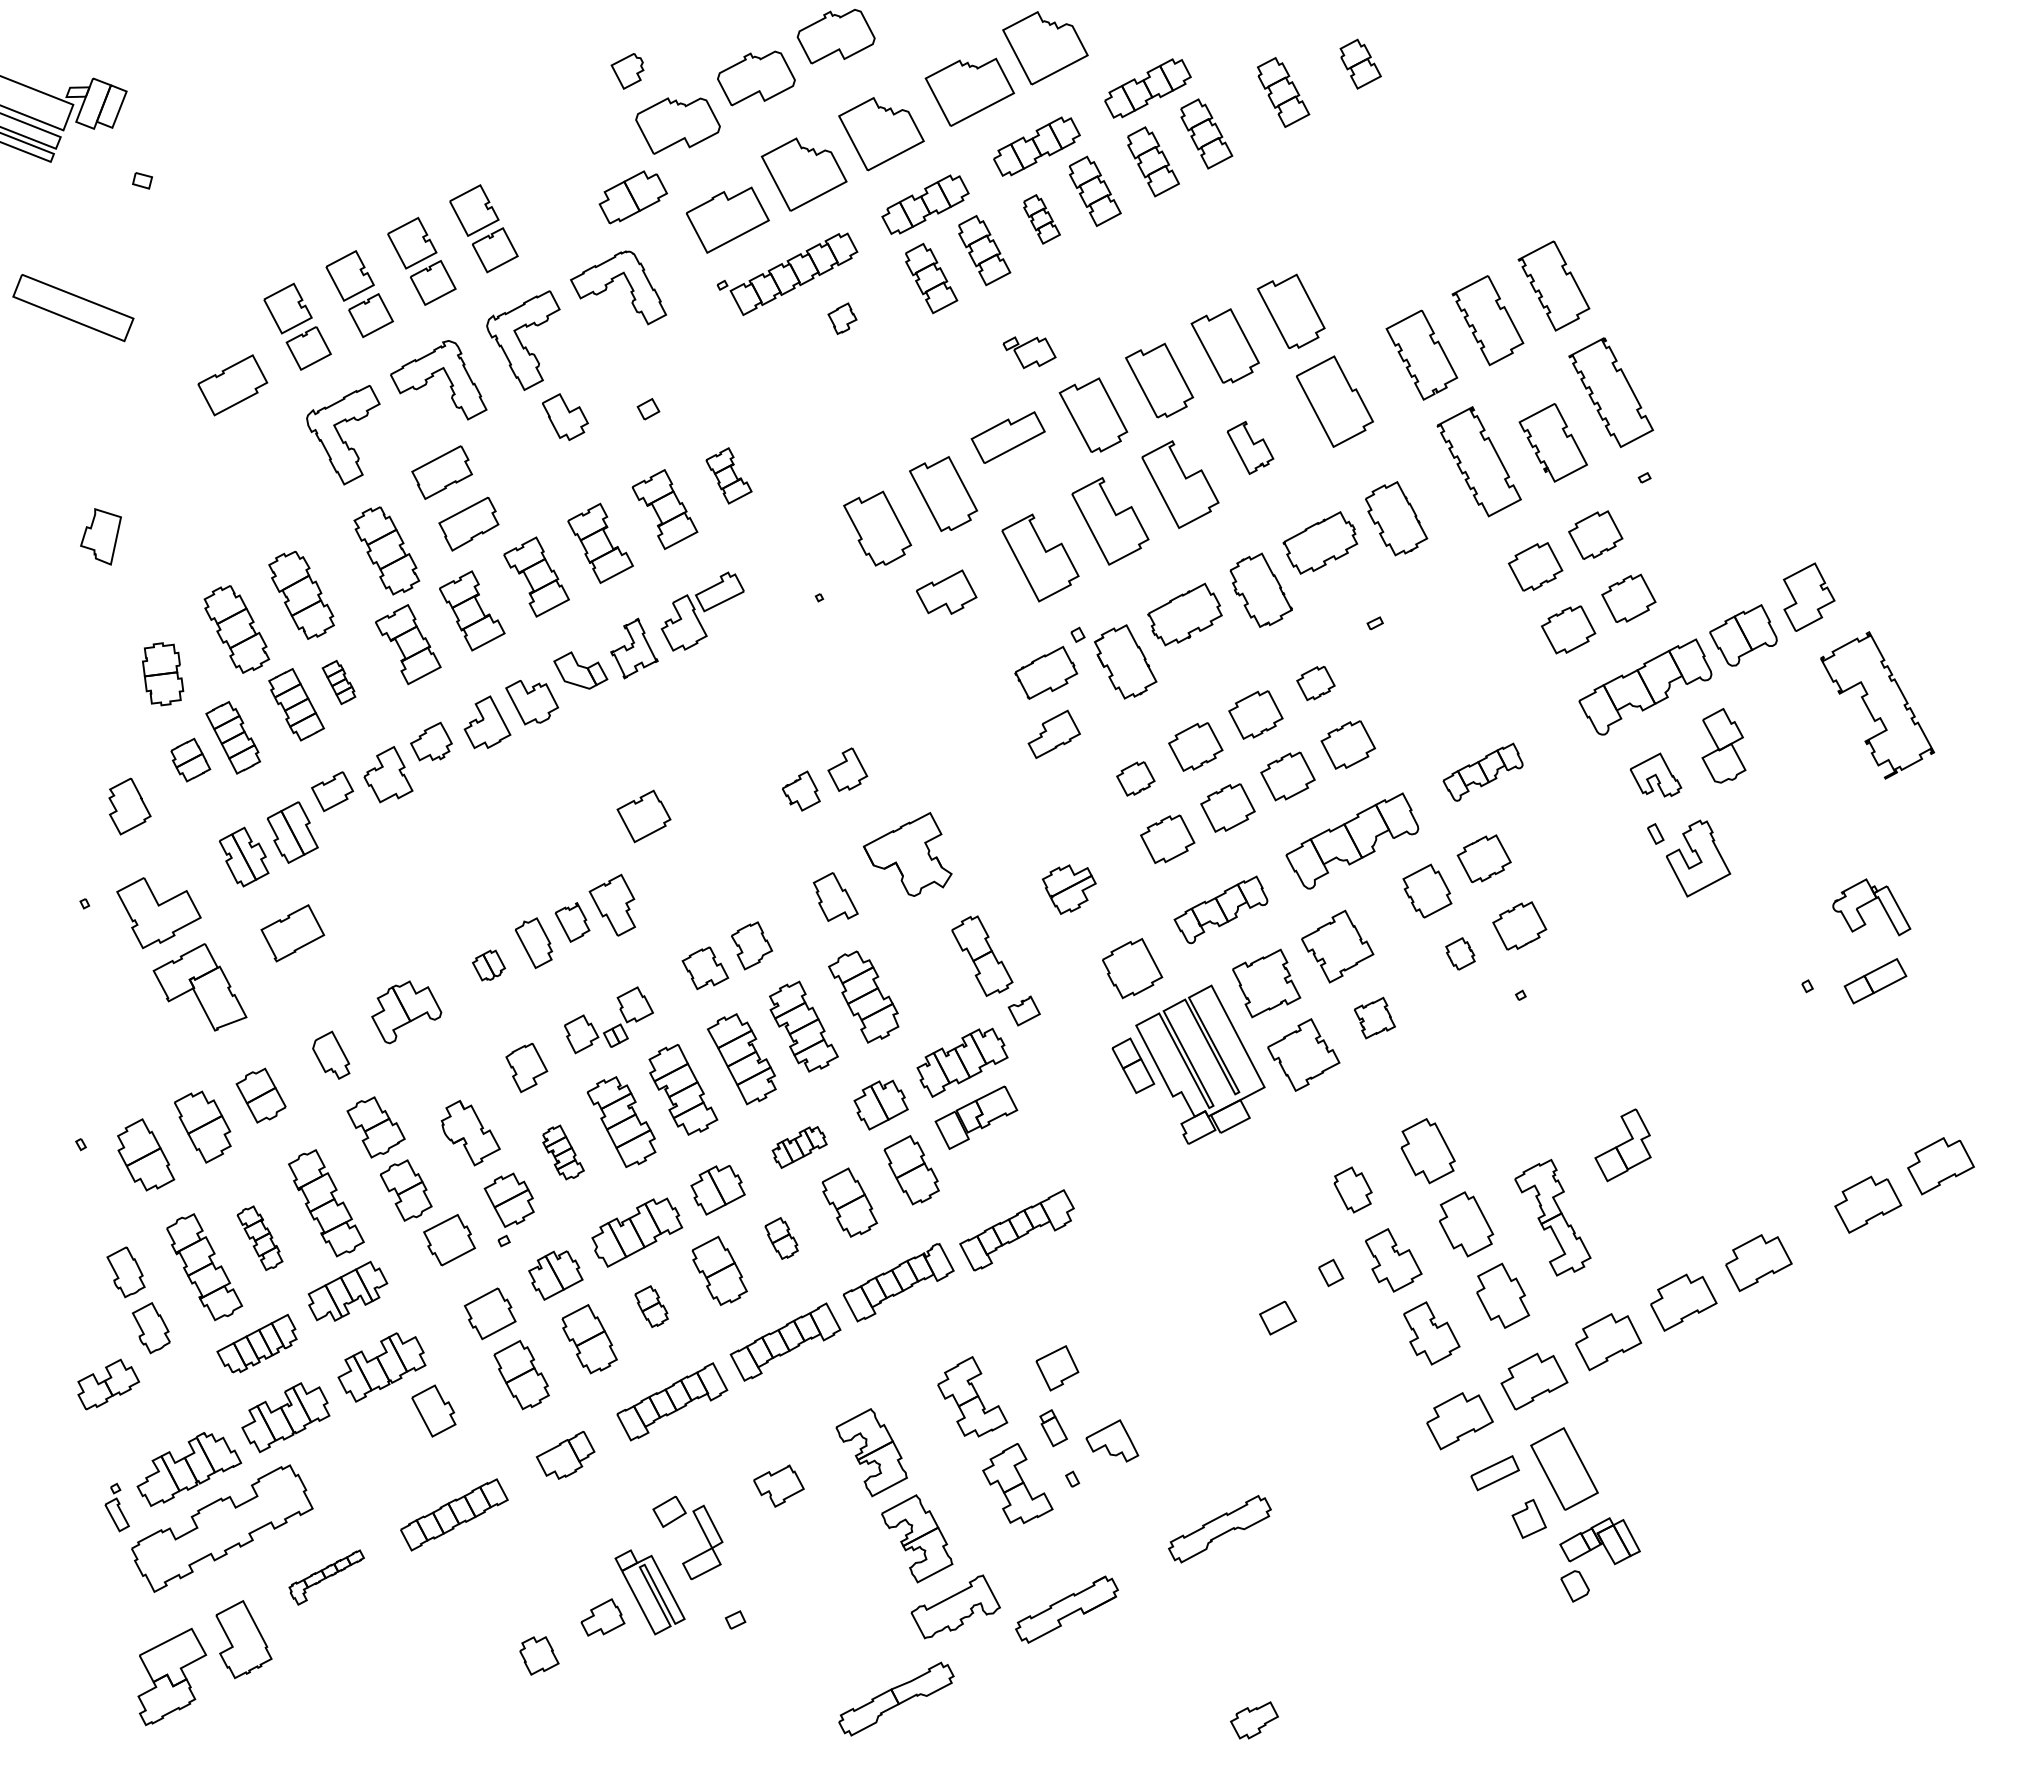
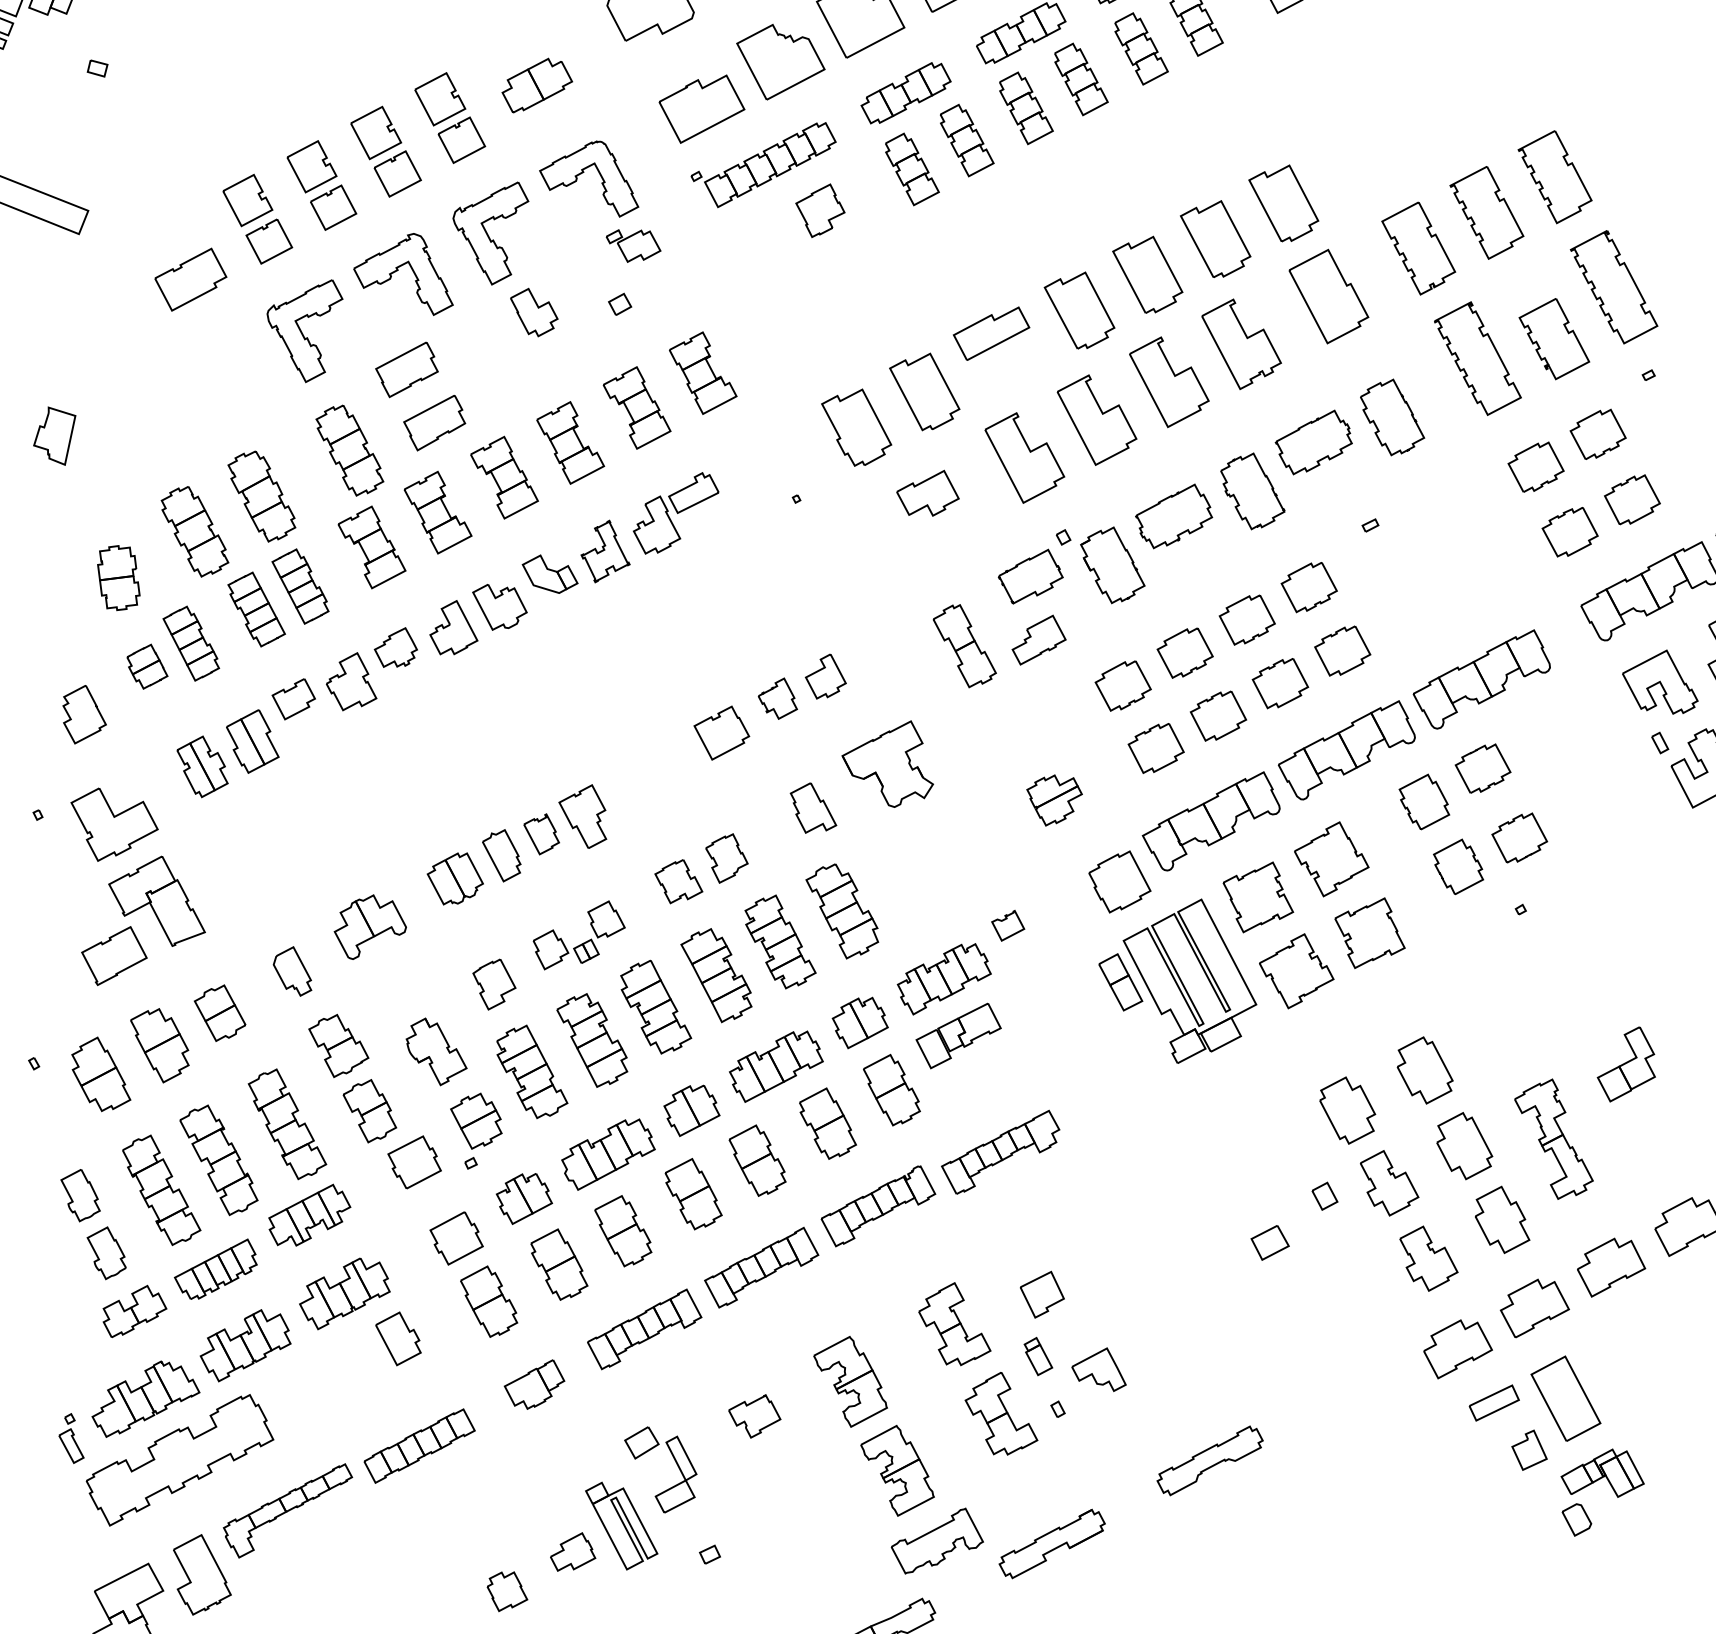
part: (633, 197) -> (537, 85), moved
part: (1041, 219) -> (1025, 108), size x1.43
part: (842, 318) -> (820, 210), size x1.67
part: (1029, 352) -> (633, 245), moved
part: (1250, 447) -> (1241, 343), size x1.67
part: (728, 475) -> (702, 372), size x1.43
part: (338, 682) -> (299, 586), size x1.67
part: (1315, 683) -> (1308, 587), size x1.43
part: (1482, 771) -> (1481, 678), size x1.67
part: (1655, 774) -> (1659, 681), size x1.43
part: (1135, 778) -> (1122, 685), size x1.43
part: (643, 816) -> (721, 733), moved
part: (1220, 909) -> (1210, 820), size x1.43
part: (292, 933) -> (114, 956), moved
part: (1460, 953) -> (1458, 866), size x1.67
part: (982, 955) -> (964, 645), moved
part: (488, 965) -> (454, 878), size x1.67
part: (1374, 1017) -> (1369, 932), size x1.67
part: (799, 1147) -> (776, 1066), size x1.67
part: (563, 1152) -> (532, 1071), size x1.67
part: (1352, 1189) -> (1347, 1110), size x1.43
part: (259, 1238) -> (218, 1160), size x1.67
part: (781, 1238) -> (757, 1160), size x1.67
part: (651, 1306) -> (623, 1230), size x1.67
part: (108, 1384) -> (134, 1311), moved
part: (326, 1577) -> (287, 1510), size x1.67

